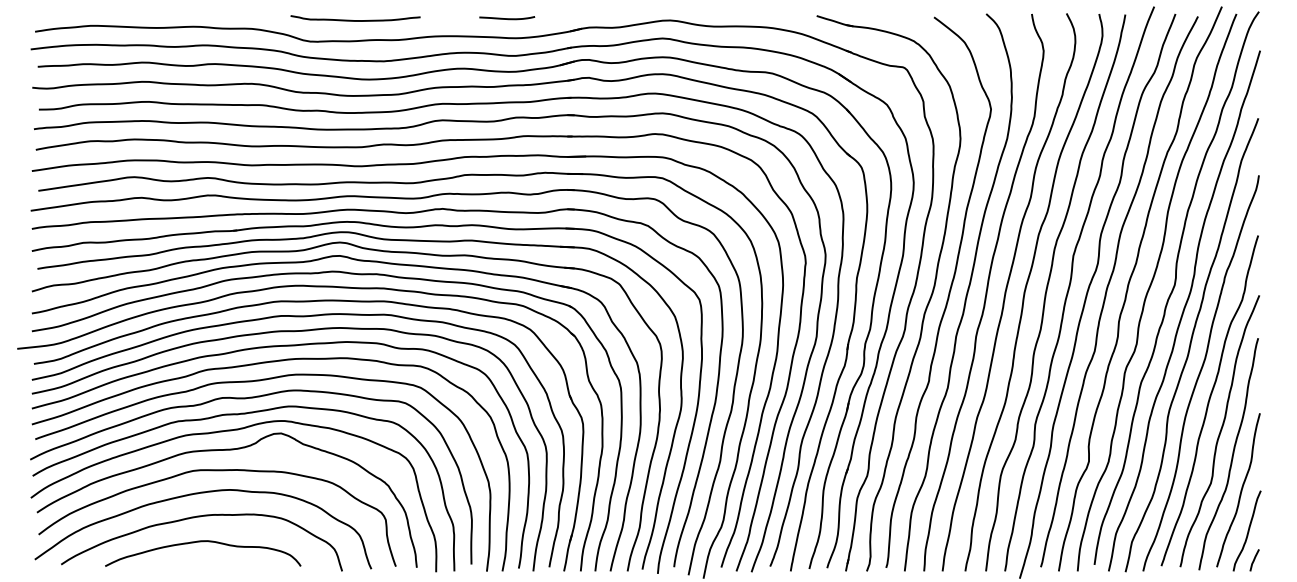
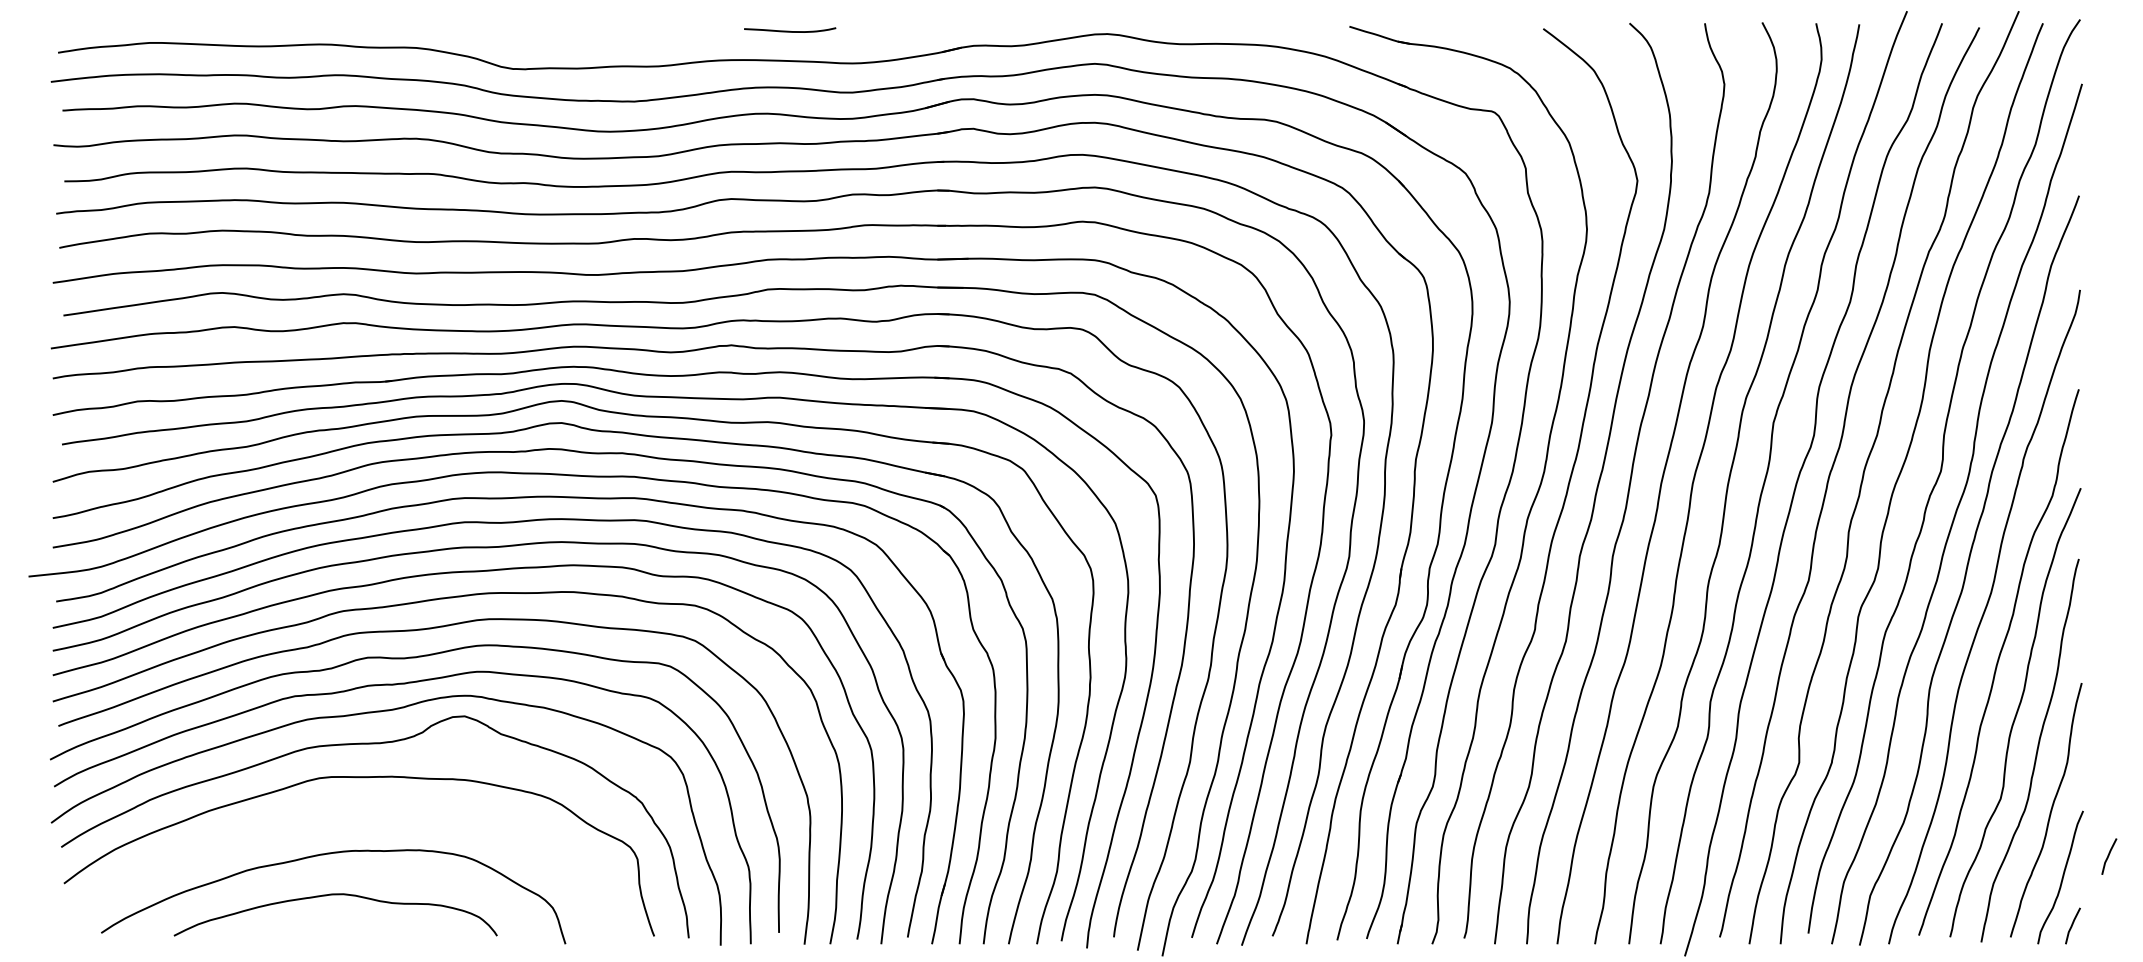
curve: (507, 18) -> (790, 30), moved
curve: (355, 20) -> (587, 34), removed
curve: (198, 494) -> (328, 817), removed
line: (1276, 518) -> (2109, 856), added

